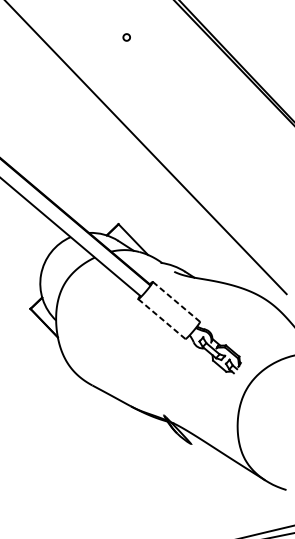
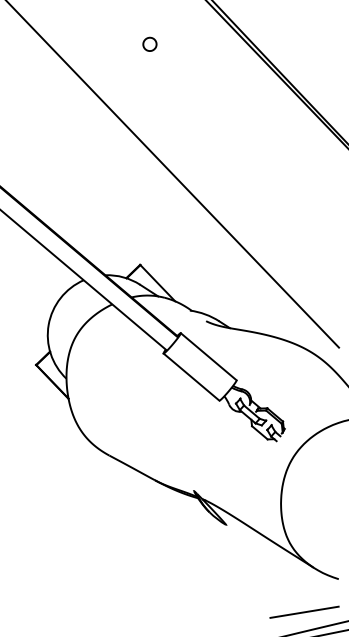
part: (126, 36) -> (149, 43), size x1.67
line: (176, 301) -> (208, 356), dashed -> solid
line: (161, 319) -> (191, 377), dashed -> solid
line: (257, 517) -> (304, 611), added

